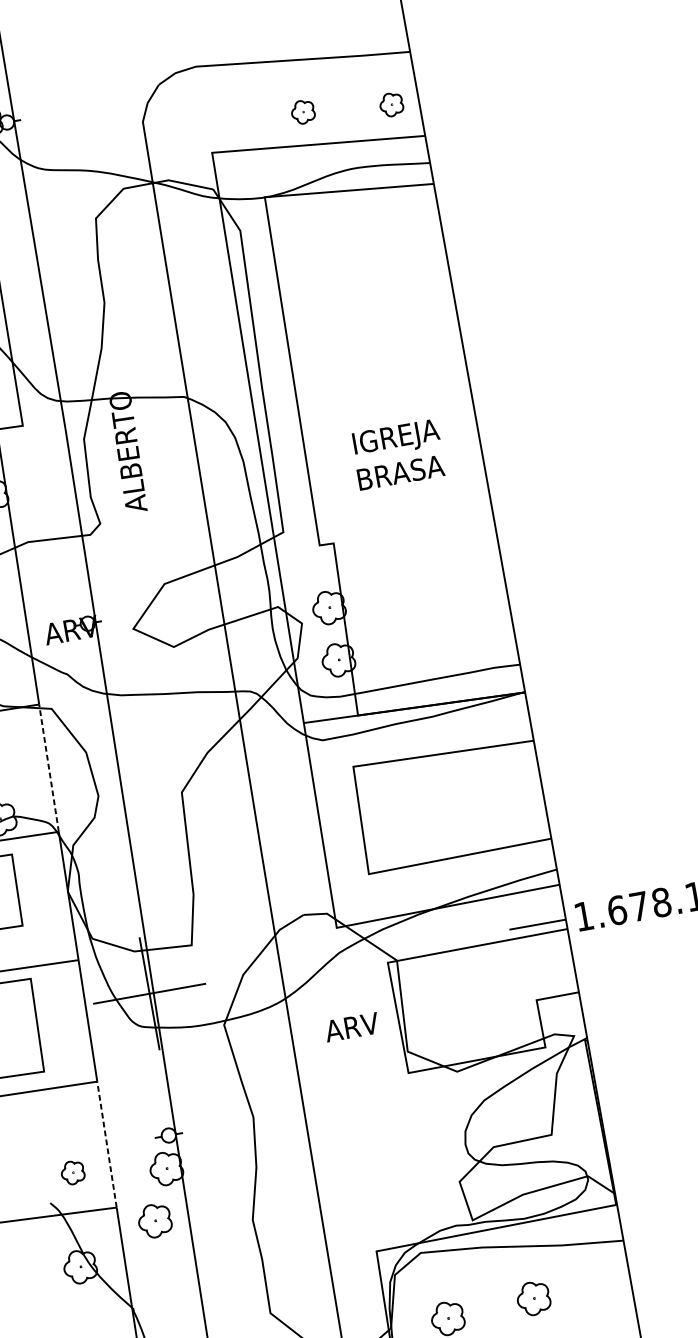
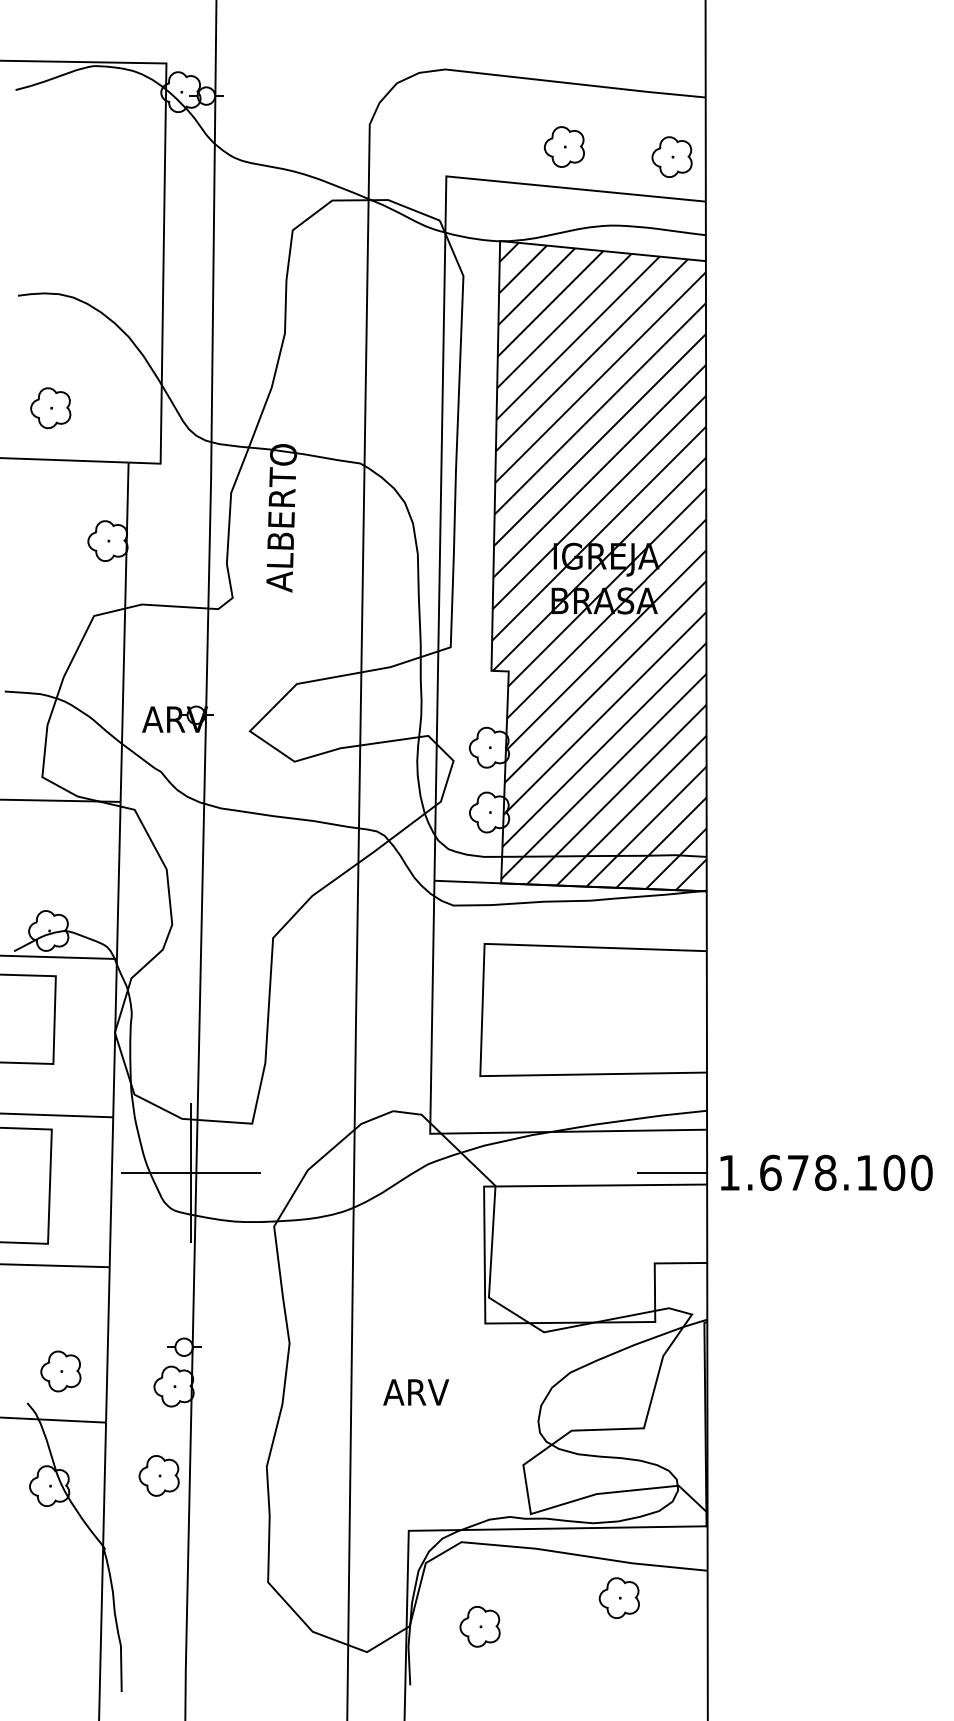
part: (391, 104) -> (671, 156), size x1.43
part: (302, 111) -> (563, 146), size x1.43
hatch: (391, 445) -> (599, 566), added
line: (48, 768) -> (118, 880), dashed -> solid
text: (352, 1027) -> (416, 1392), moved
line: (106, 1144) -> (107, 1344), dashed -> solid
part: (72, 1172) -> (60, 1371), size x1.43
part: (154, 1220) -> (158, 1475), moved
part: (532, 1298) -> (618, 1597), moved

